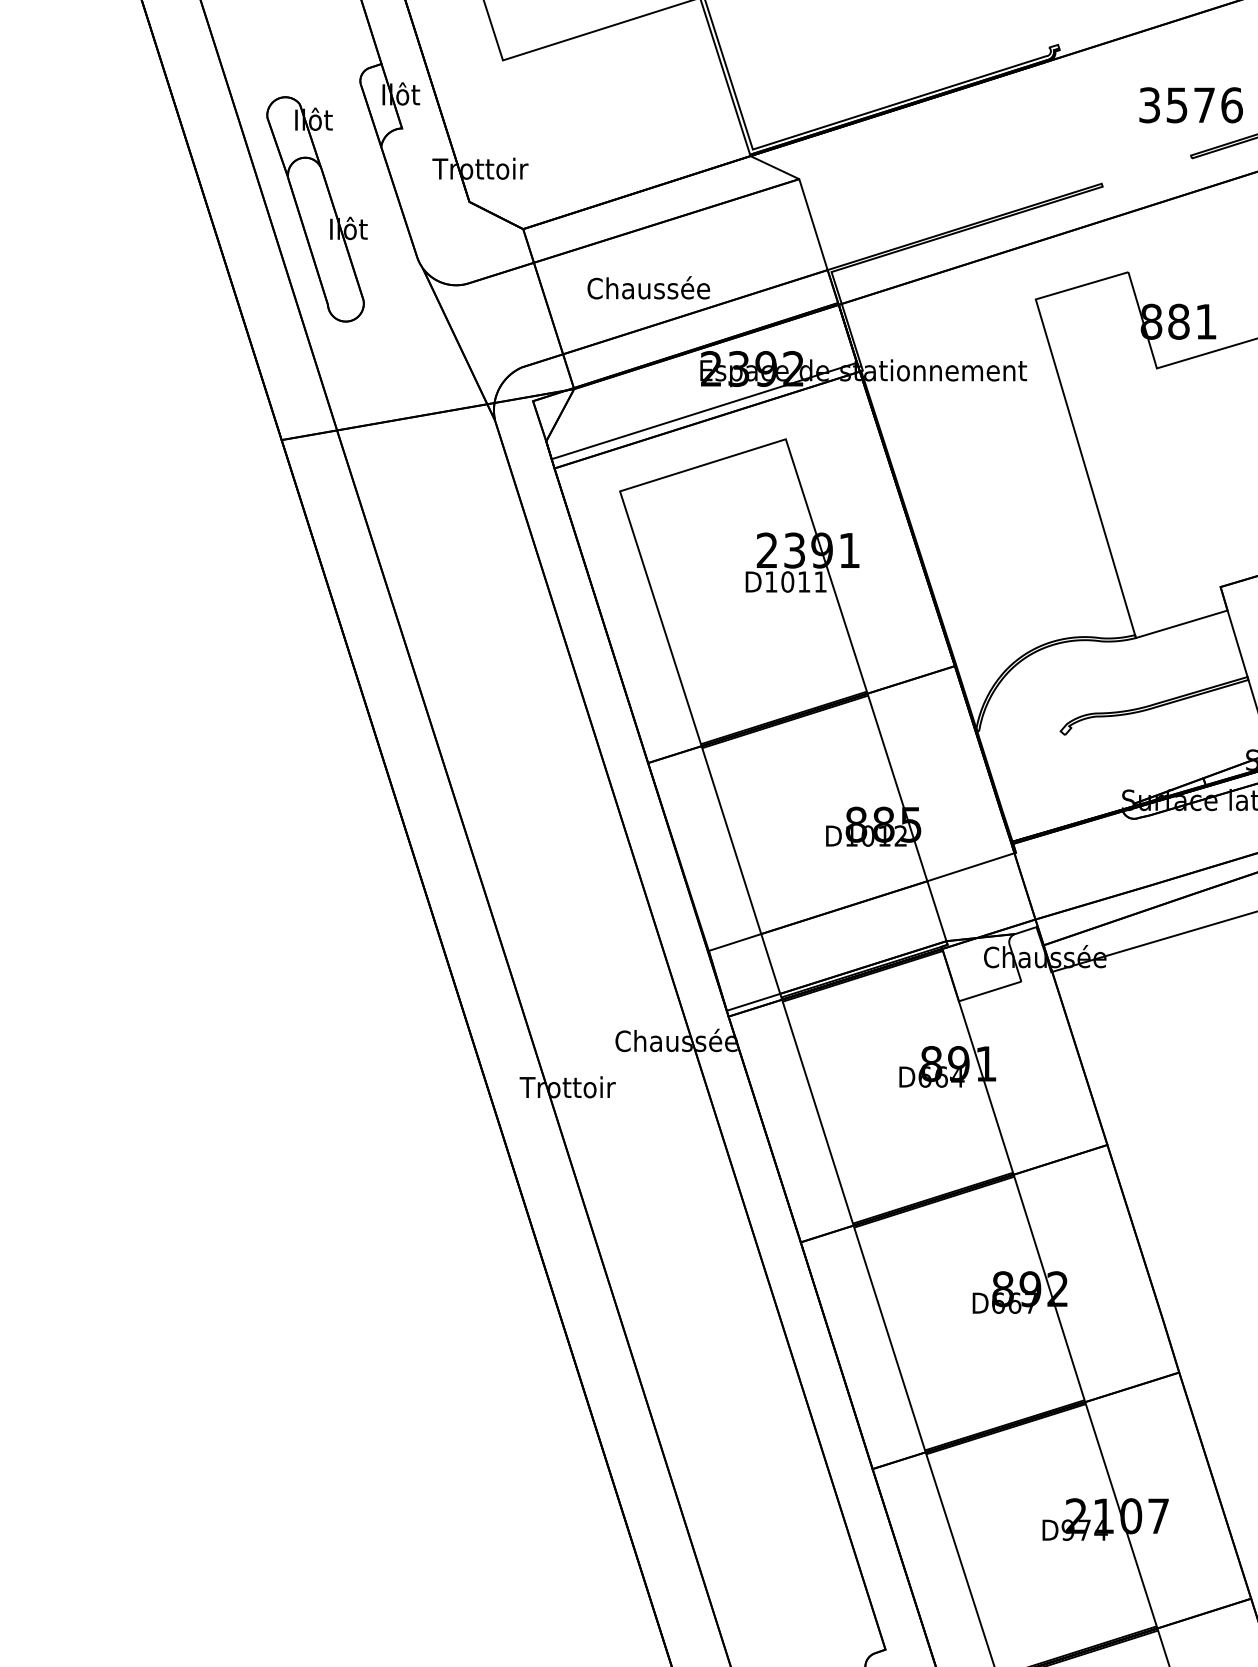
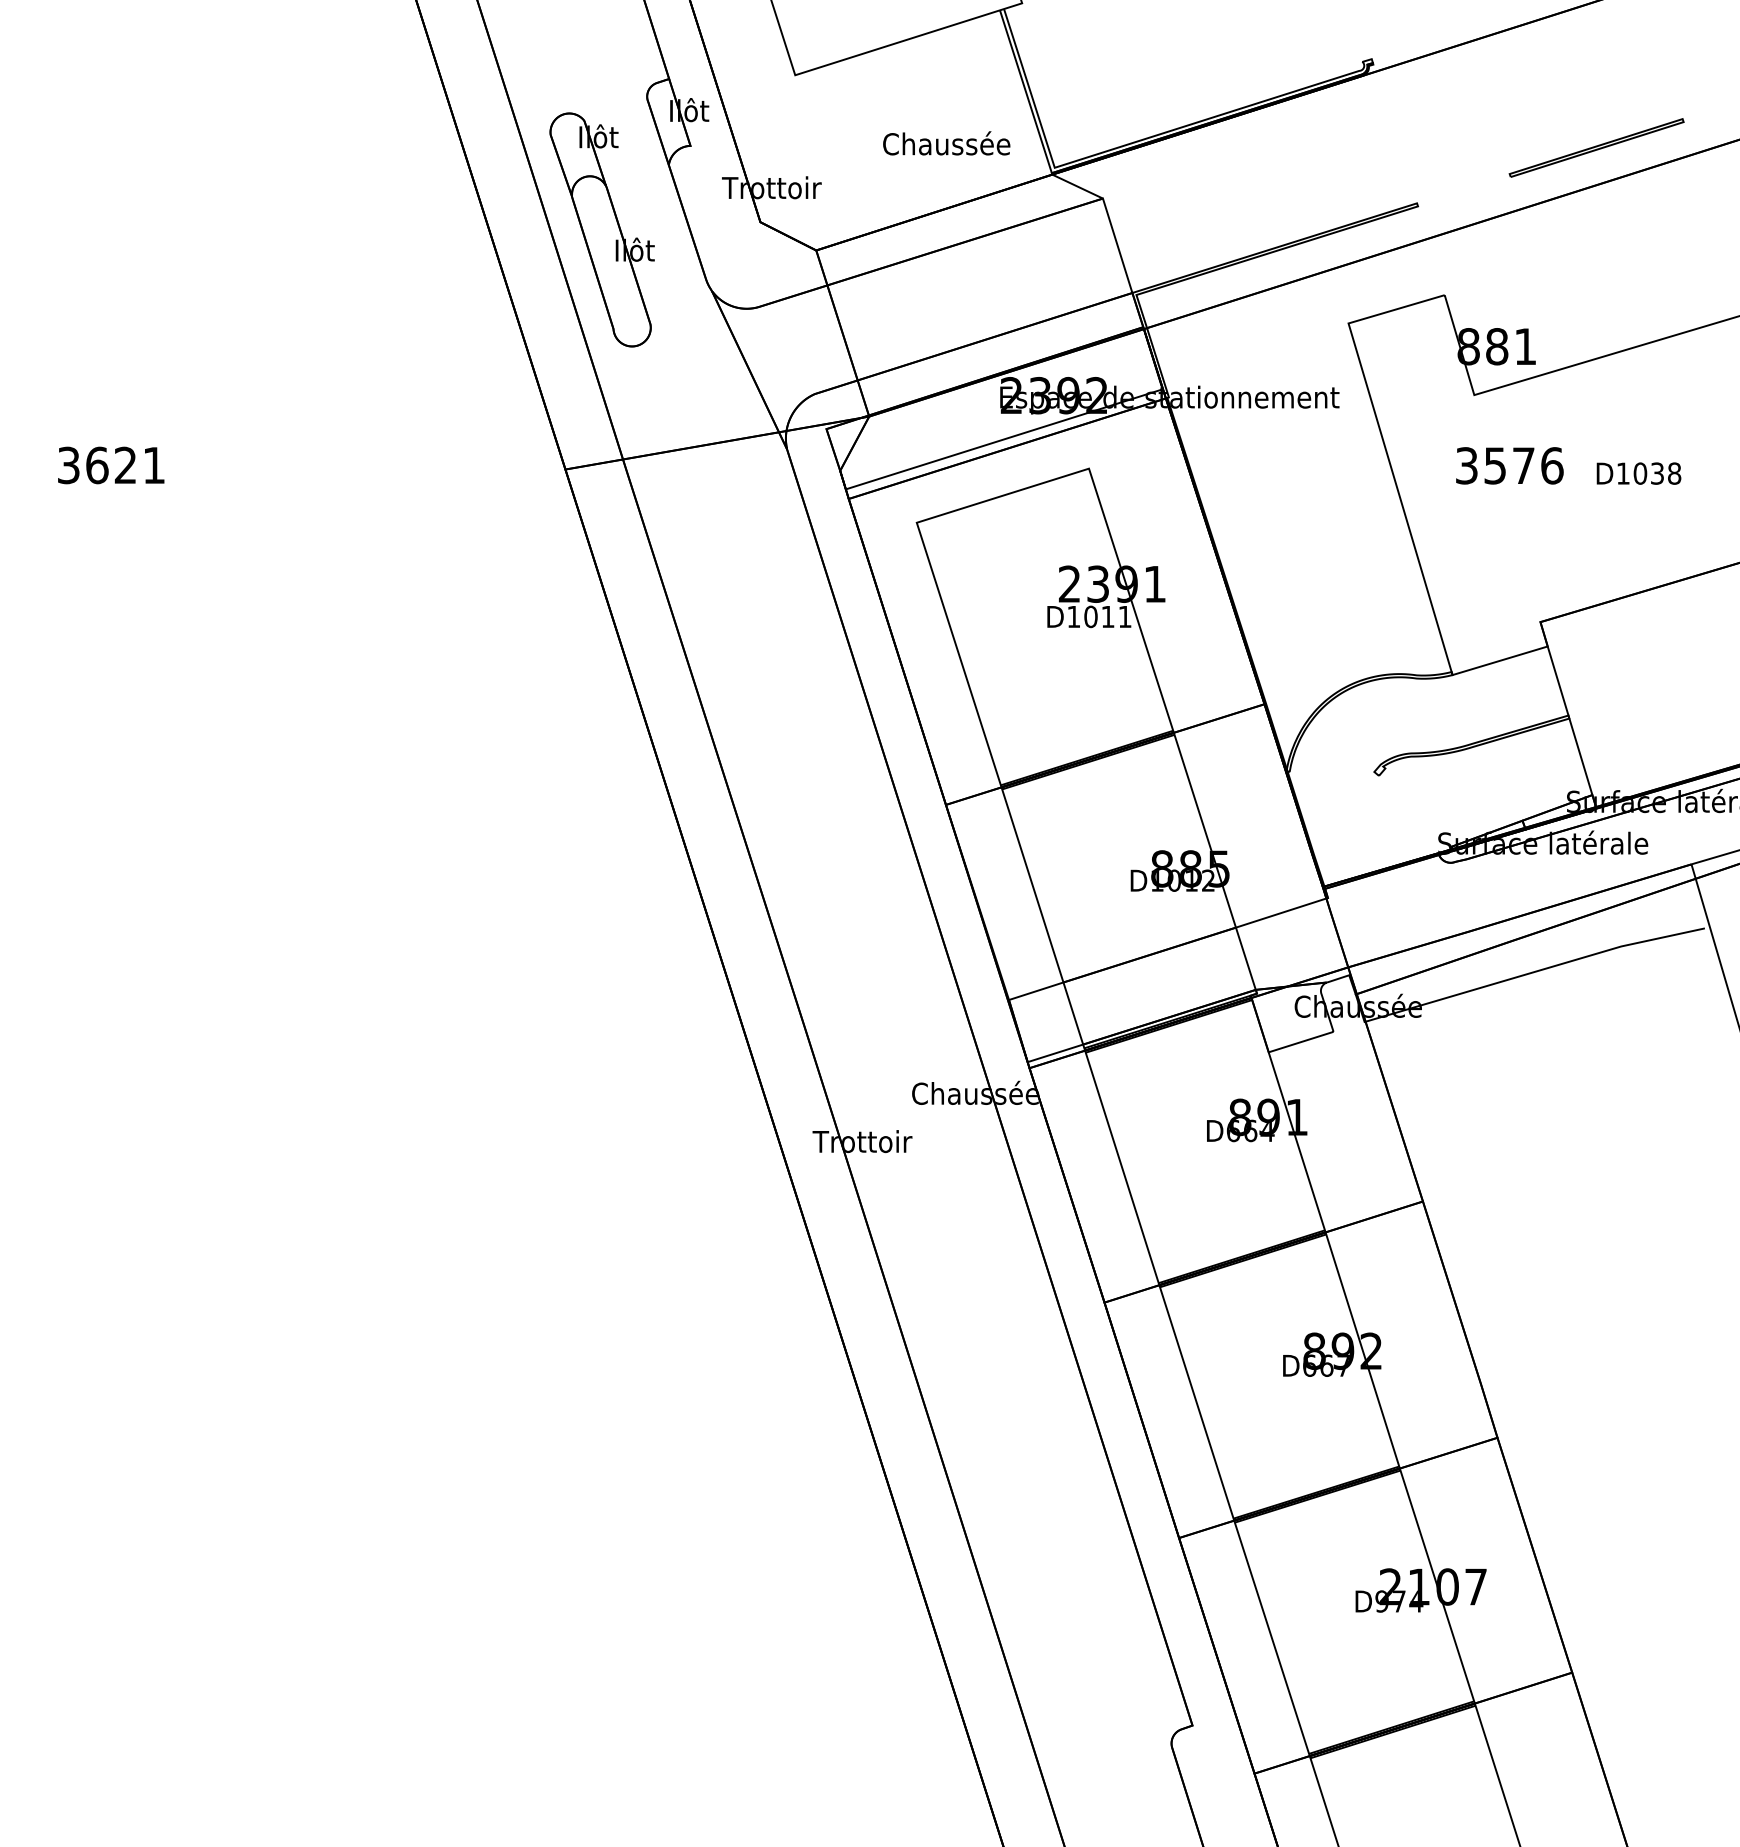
text: (1190, 104) -> (1509, 465), moved
text: (648, 287) -> (946, 143), moved

